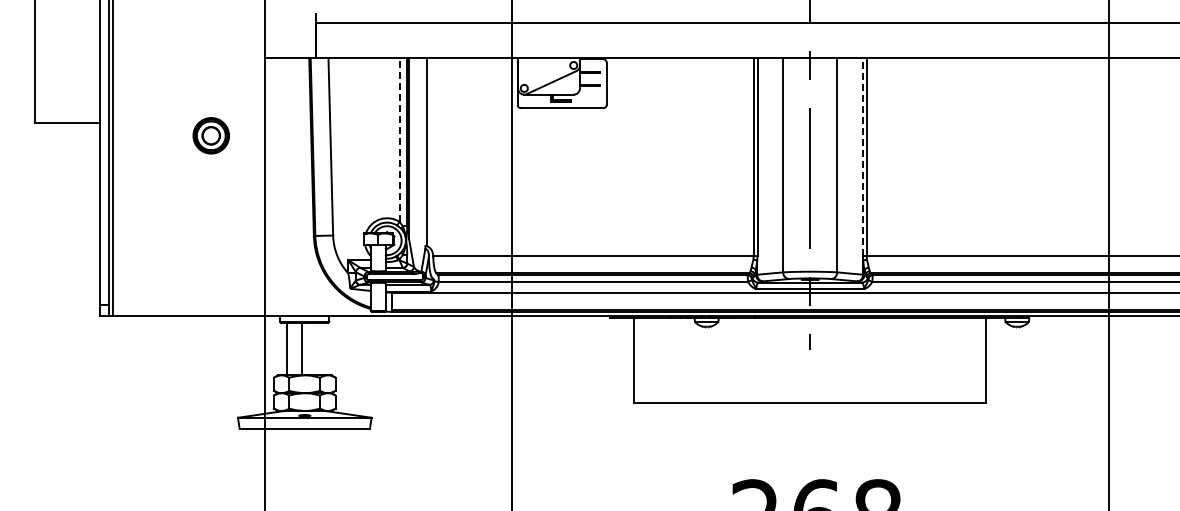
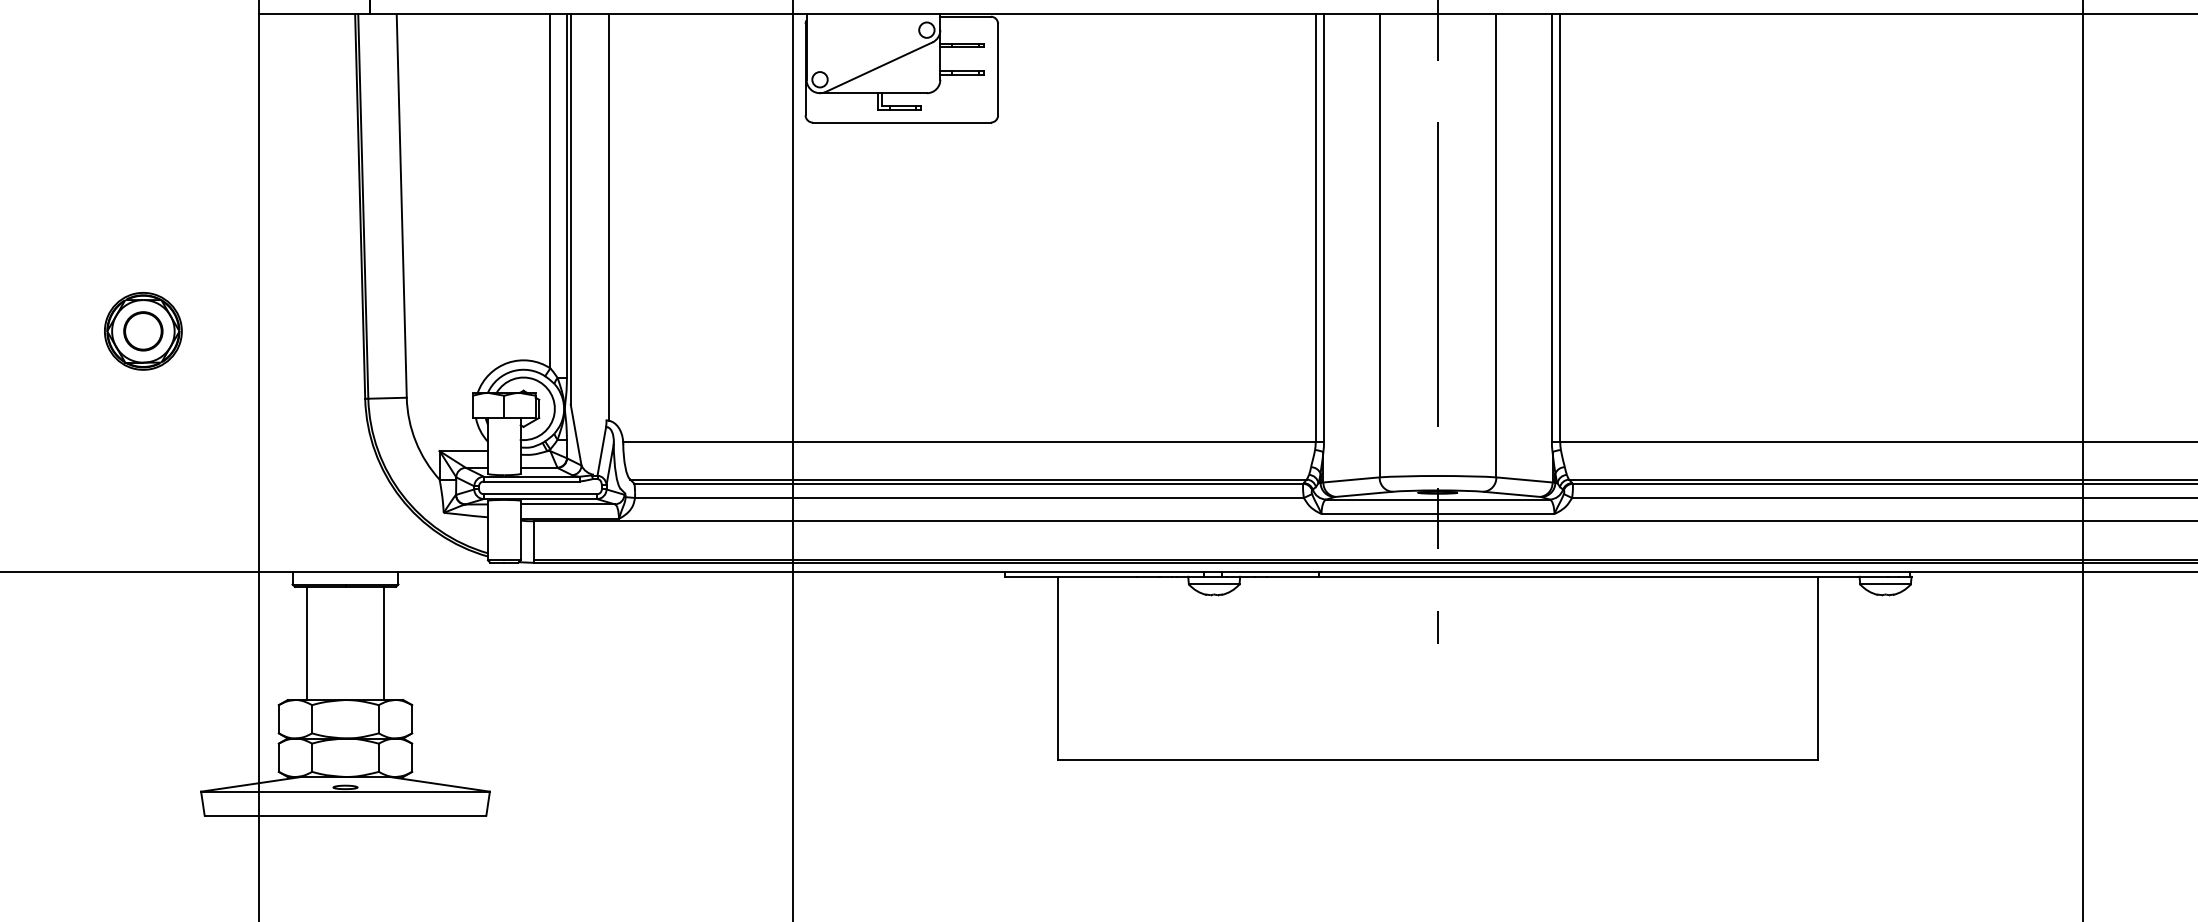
part: (210, 135) -> (141, 330), moved
line: (399, 140) -> (550, 192), dashed -> solid
line: (862, 157) -> (1551, 229), dashed -> solid
line: (301, 349) -> (383, 644), moved

